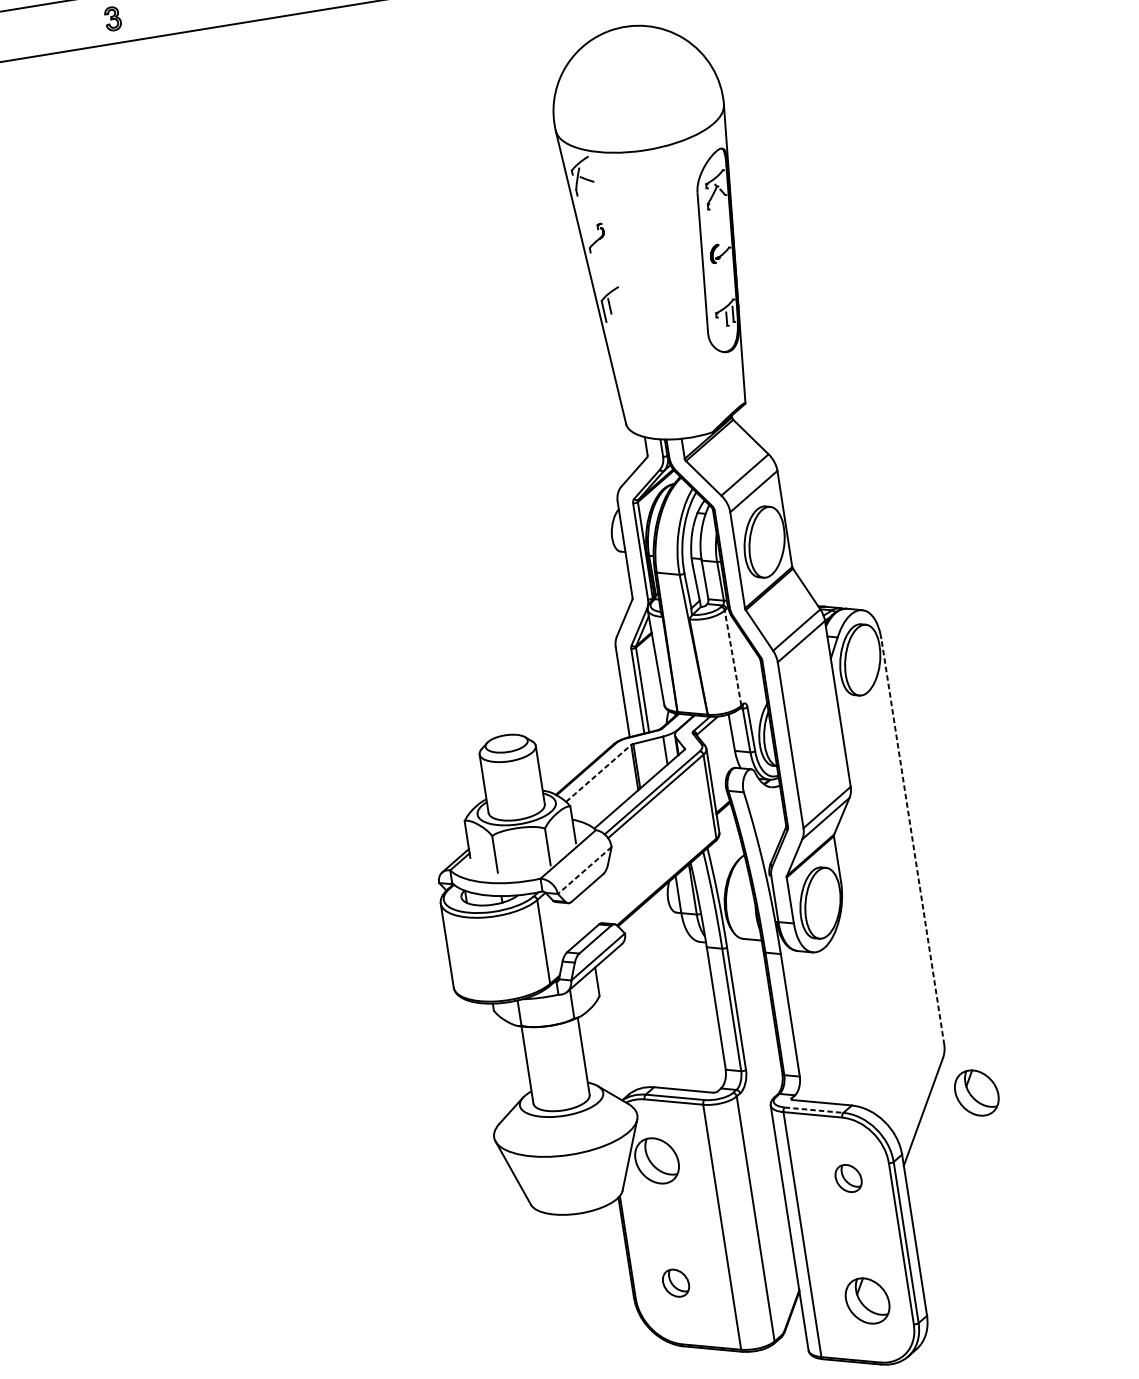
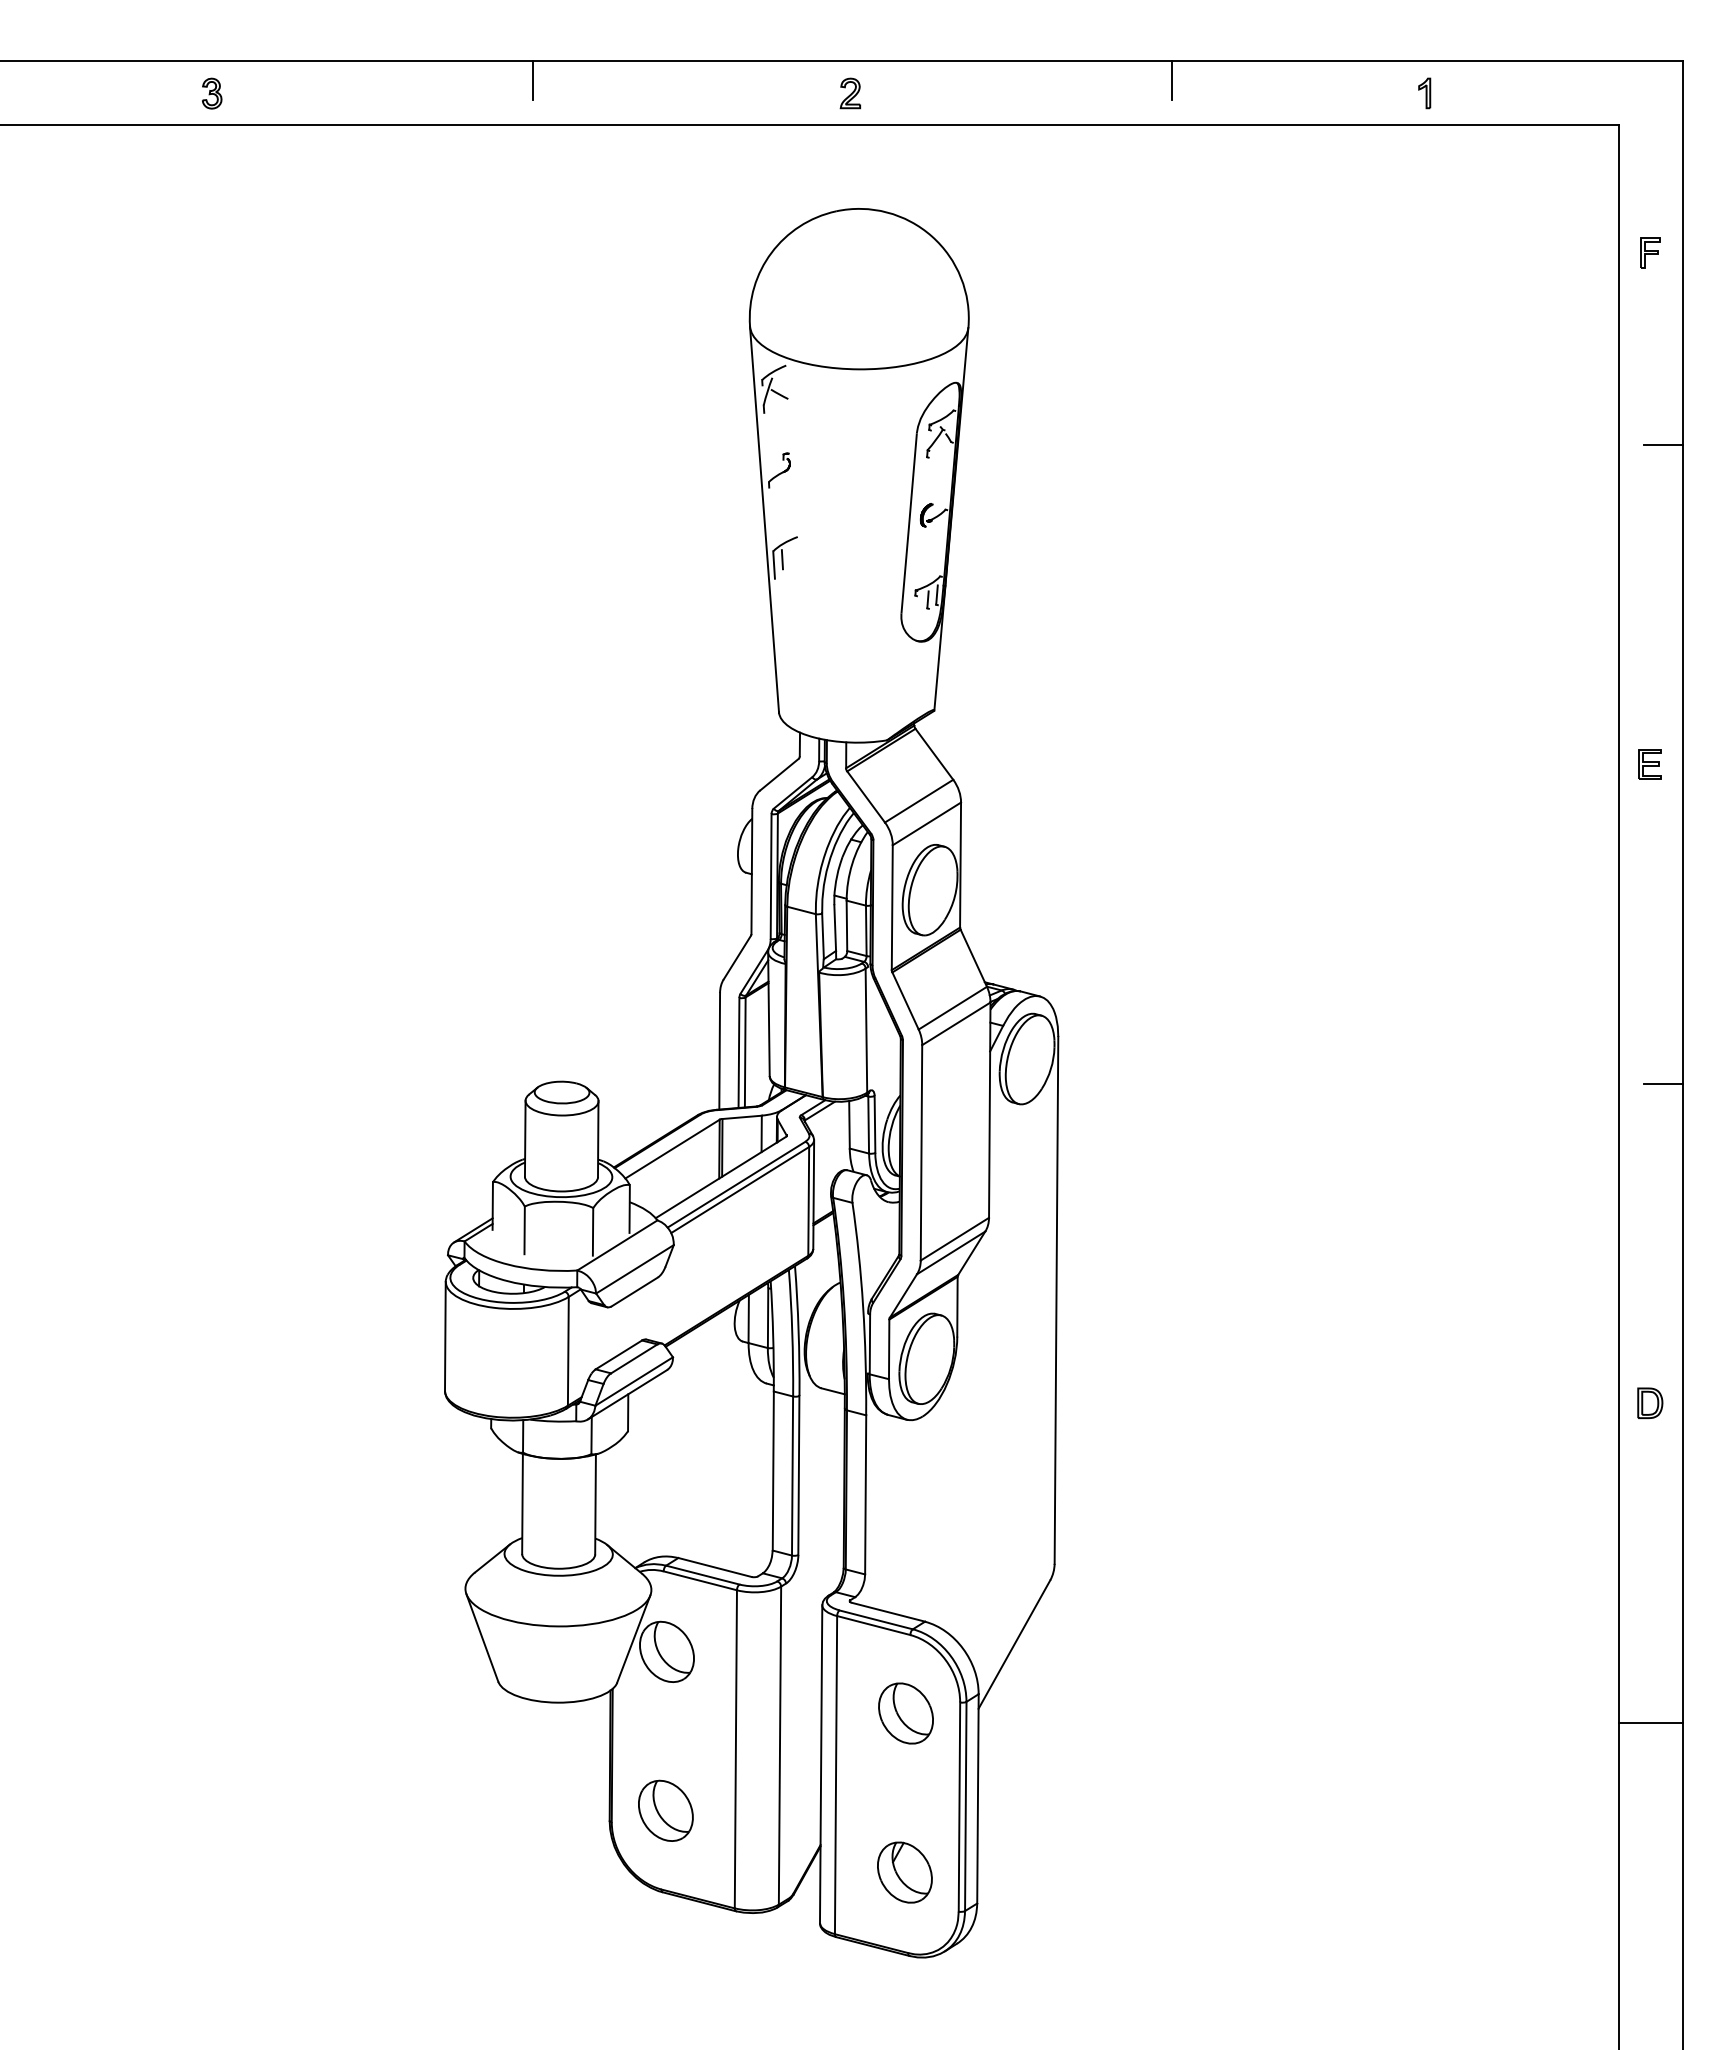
line: (733, 658) -> (866, 1030), dashed -> solid
line: (598, 773) -> (672, 1149), dashed -> solid
line: (912, 842) -> (1056, 1300), dashed -> solid
line: (584, 870) -> (634, 1269), dashed -> solid
part: (976, 1093) -> (1085, 1631), removed
line: (814, 1109) -> (876, 1619), dashed -> solid
part: (848, 1178) -> (905, 1713), size x1.67
part: (675, 1283) -> (665, 1810), size x1.67

